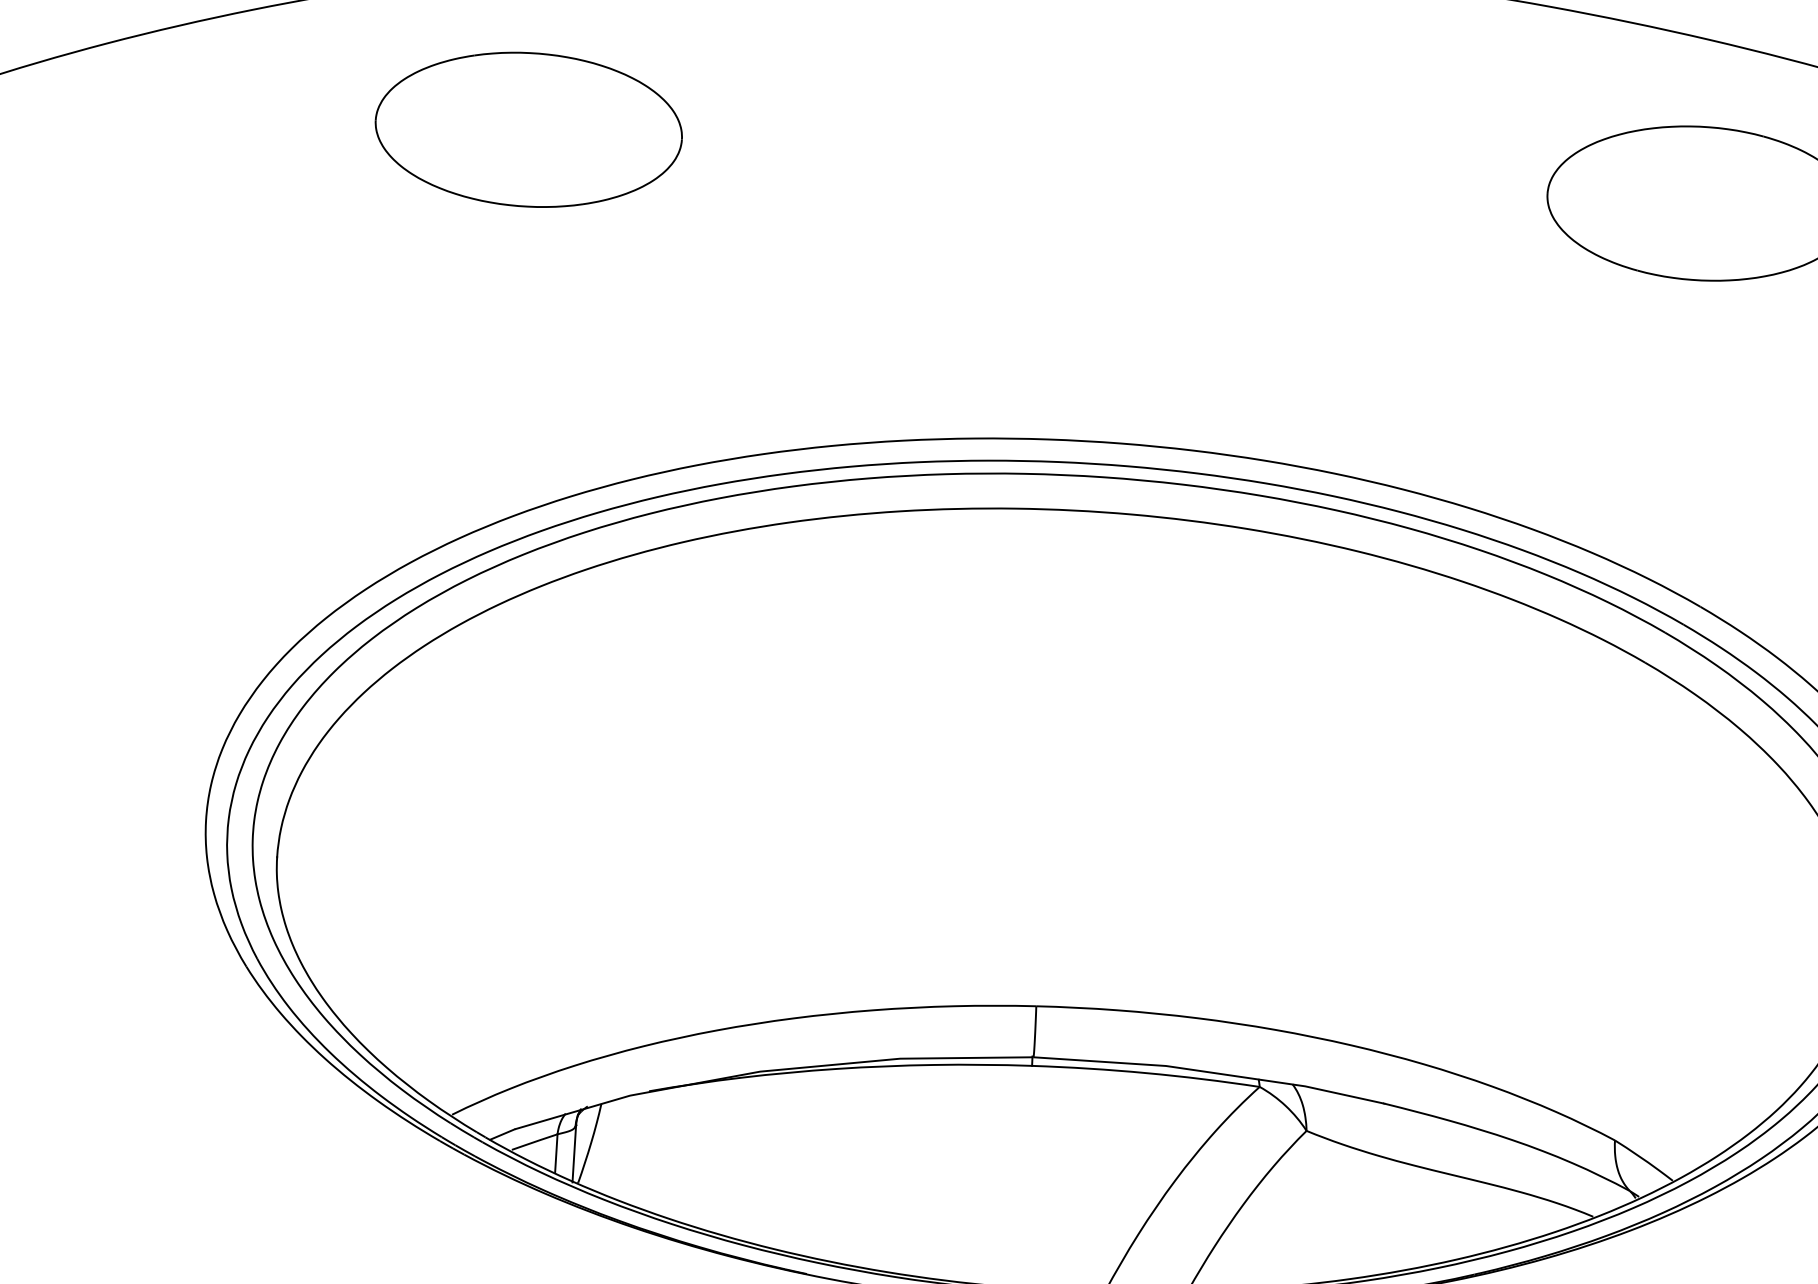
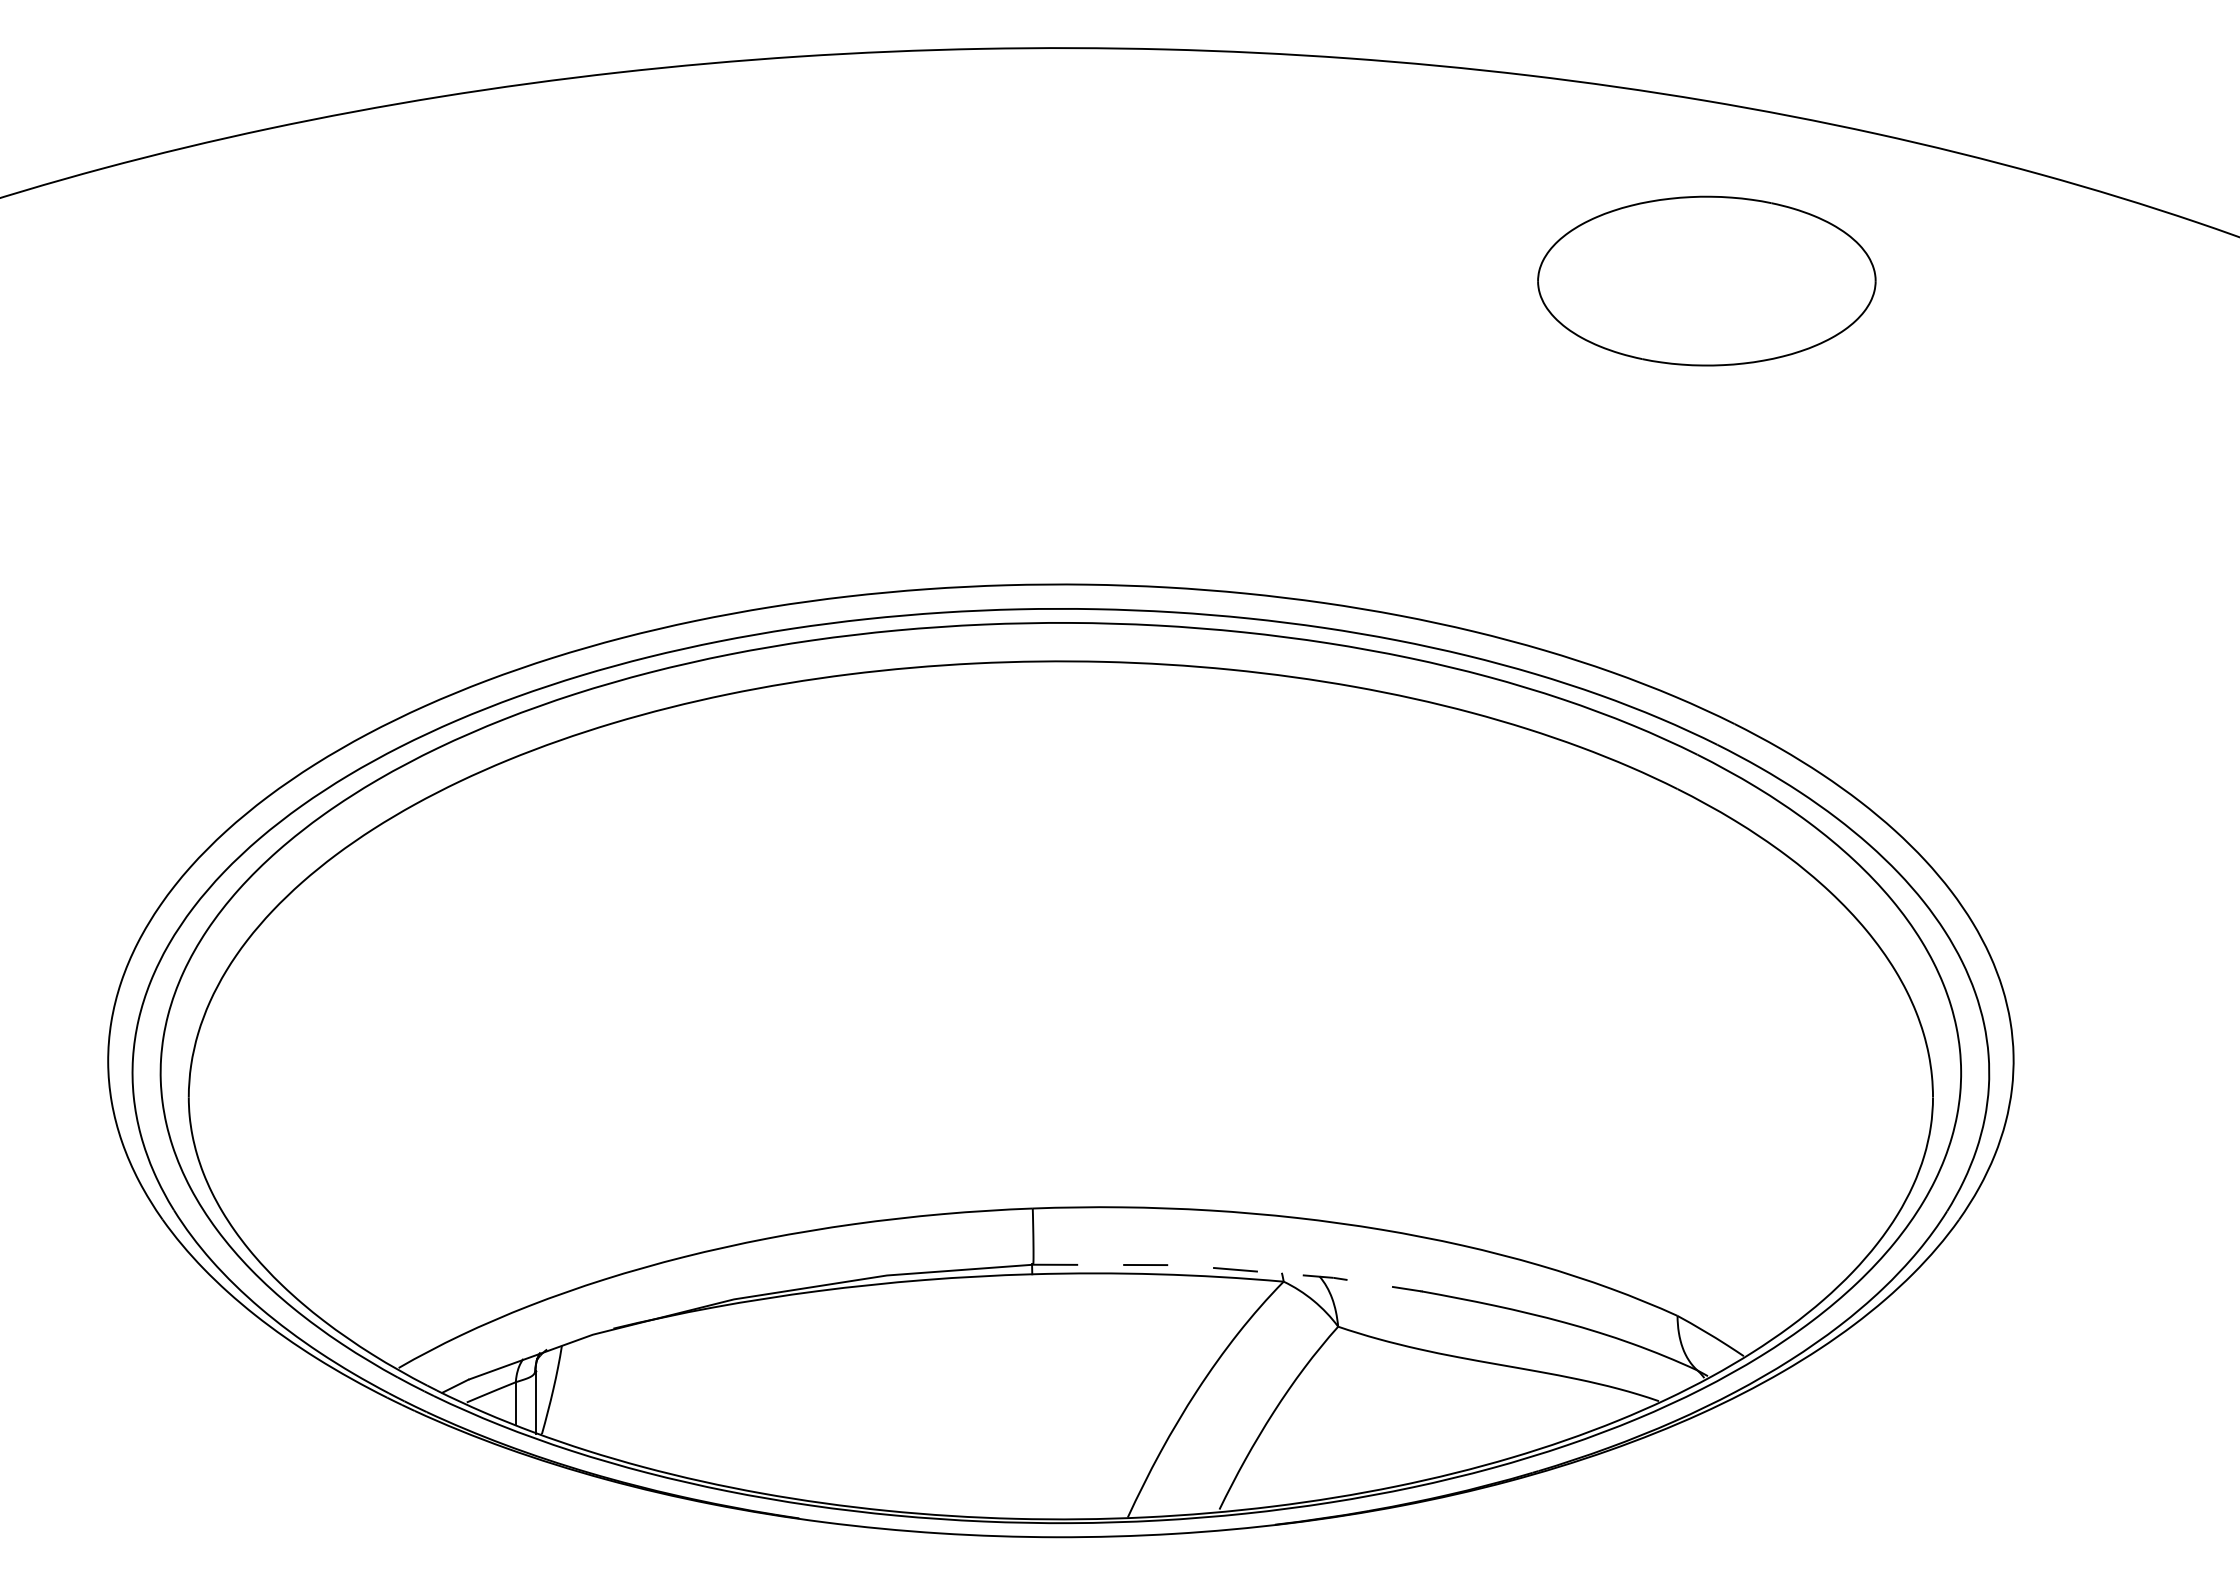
part: (528, 129) -> (414, 280), removed
line: (1210, 1072) -> (1228, 1269), solid -> dashed

